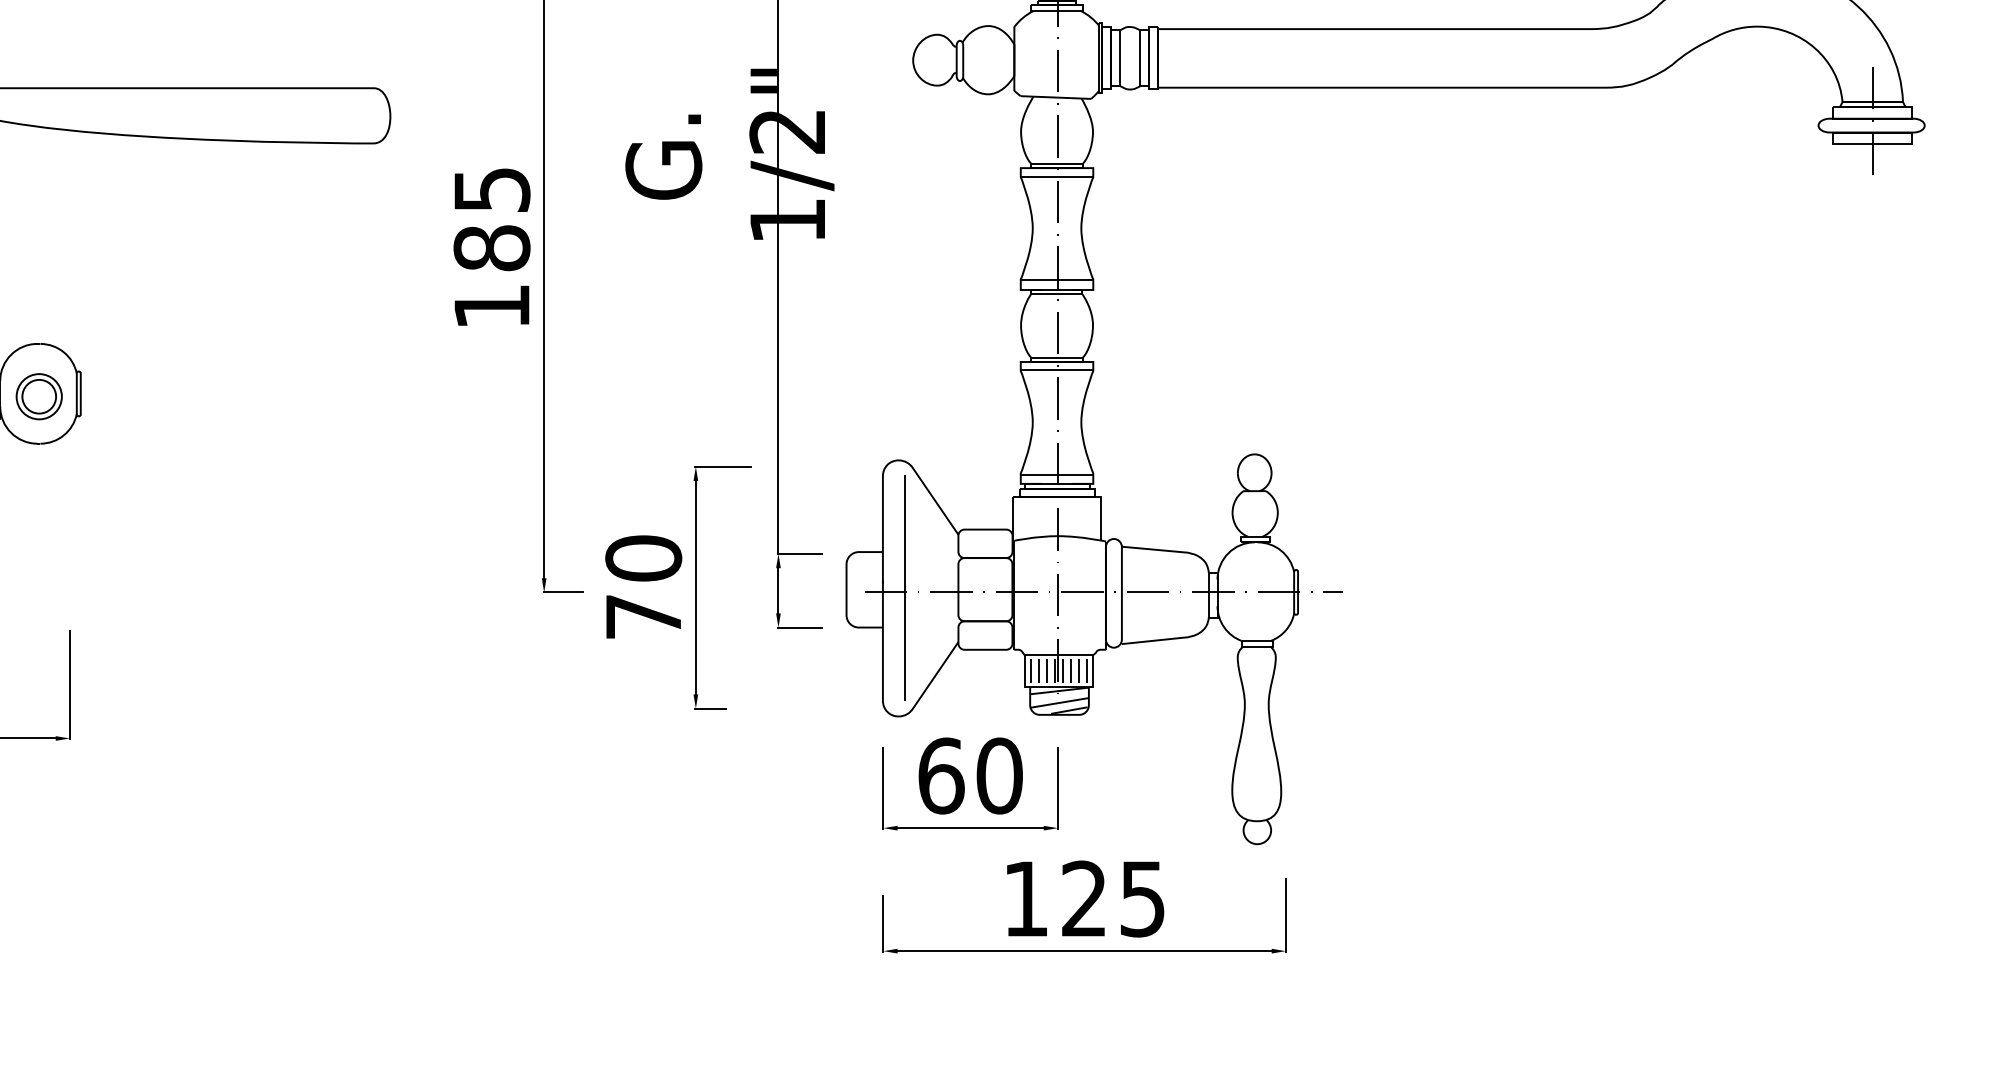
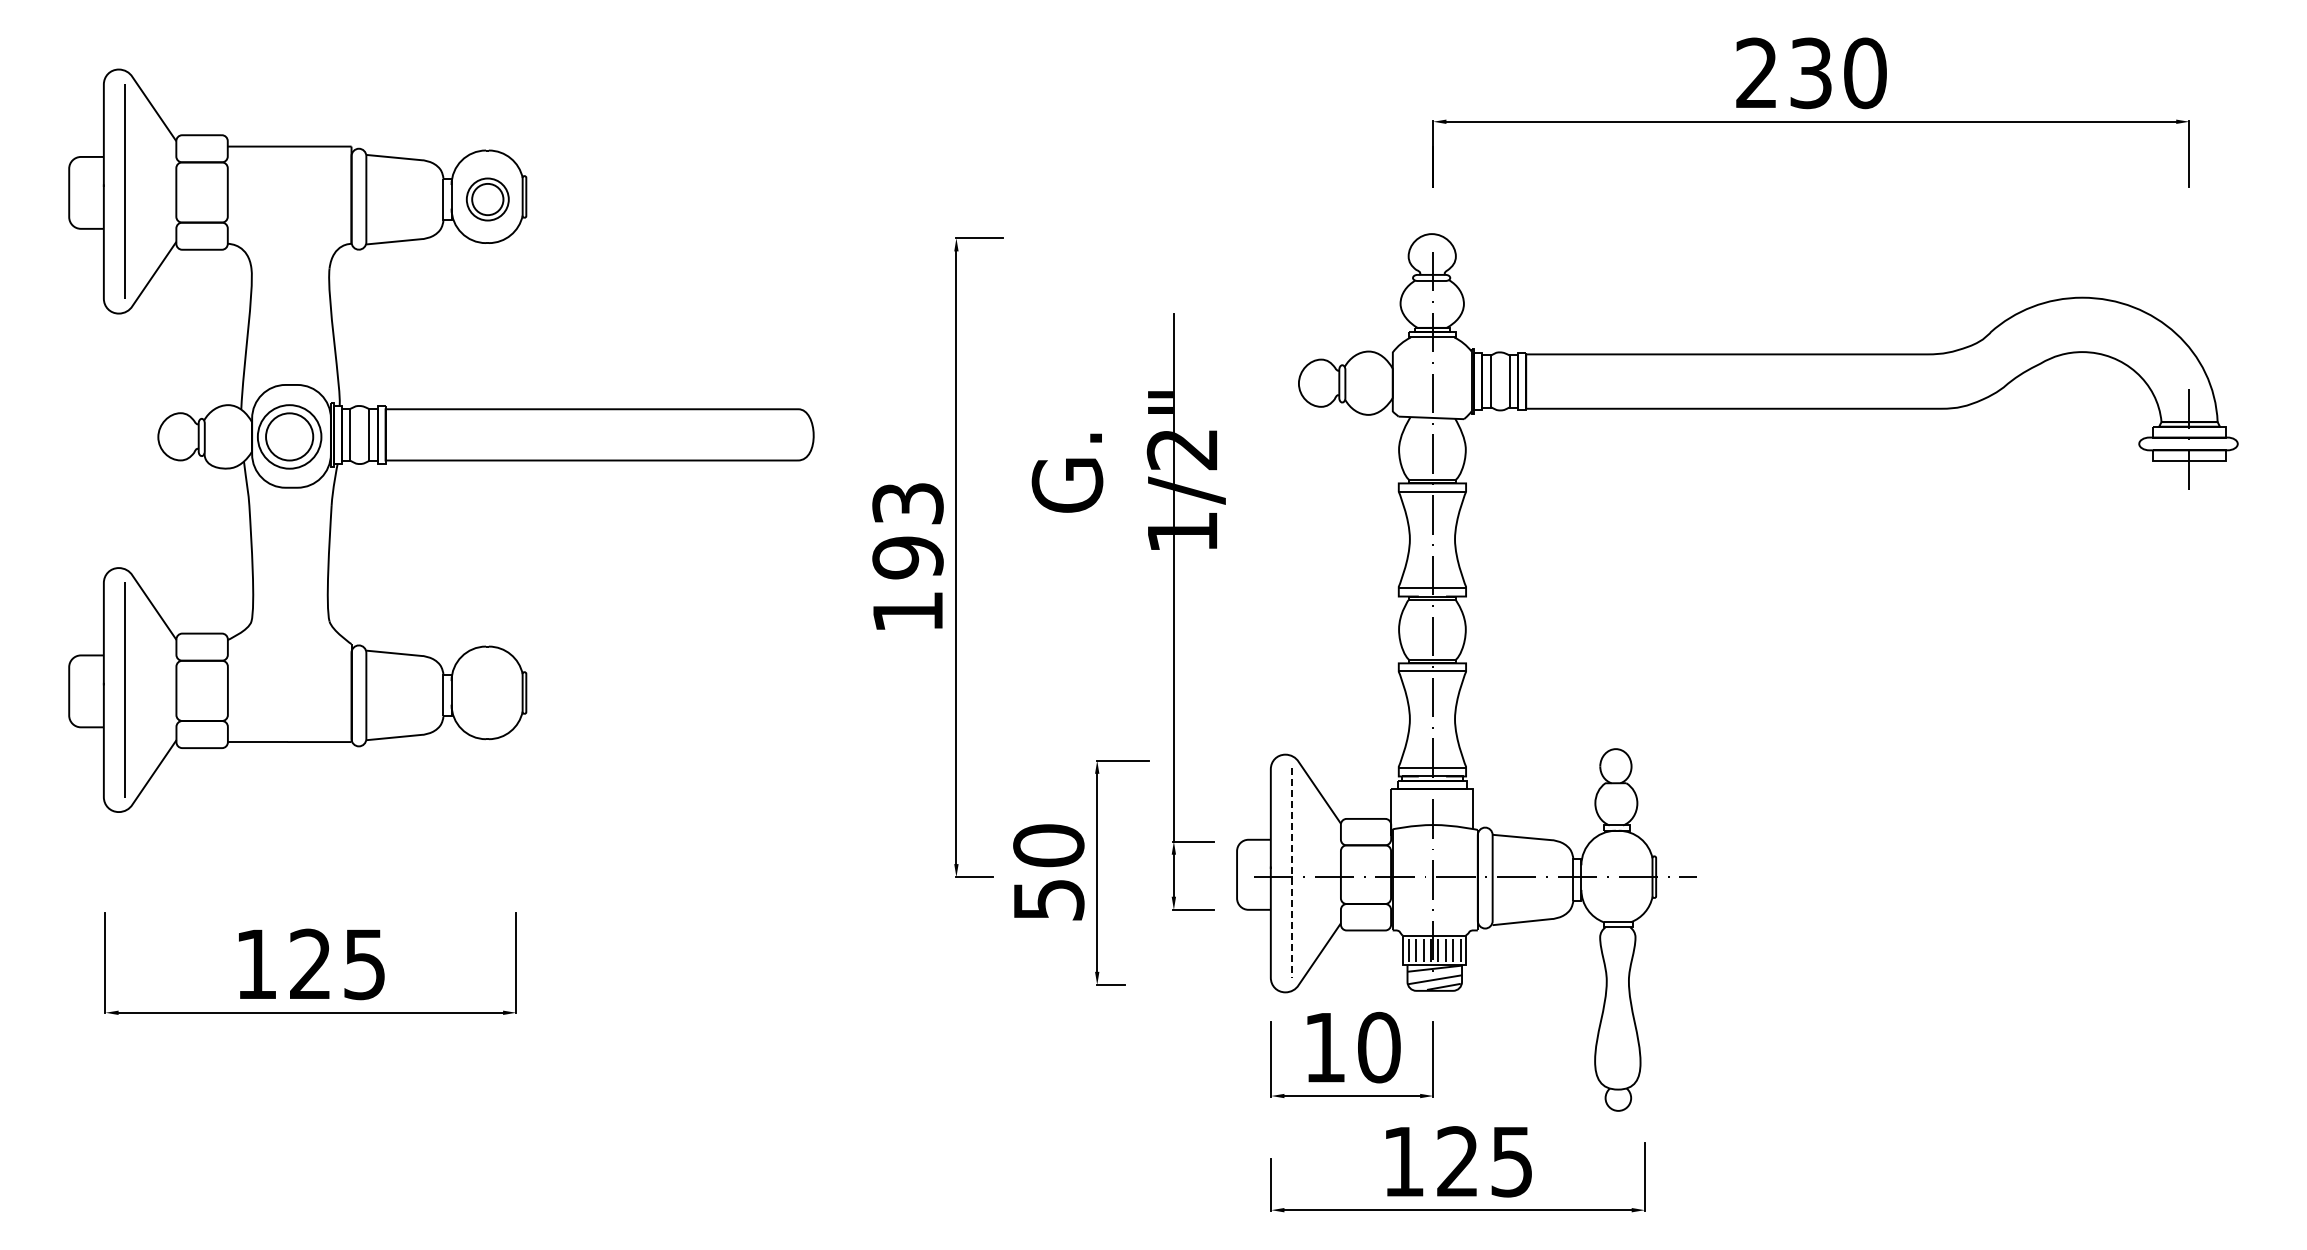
text: (491, 219) -> (907, 531), 185 -> 193
part: (38, 396) -> (487, 695), removed
line: (905, 588) -> (1291, 873), solid -> dashed
text: (644, 617) -> (1049, 900), 70 -> 50
text: (941, 775) -> (1325, 1047), 60 -> 10

